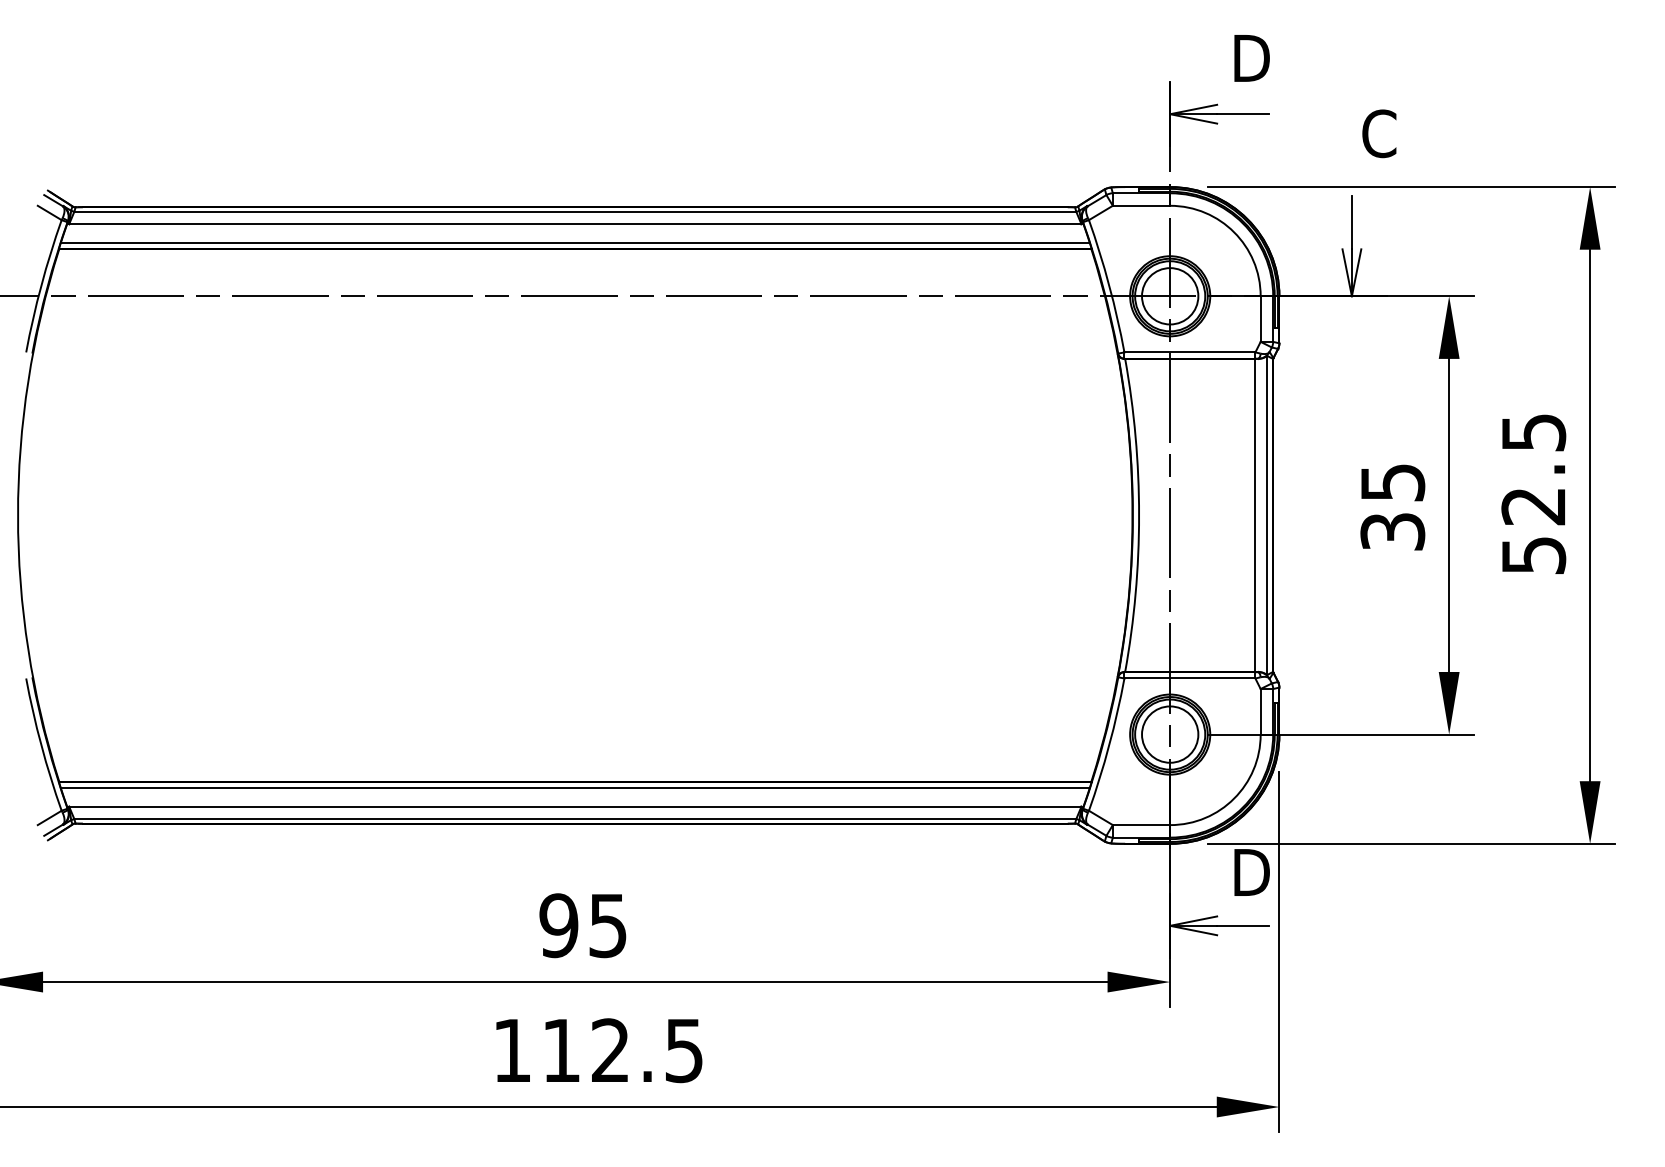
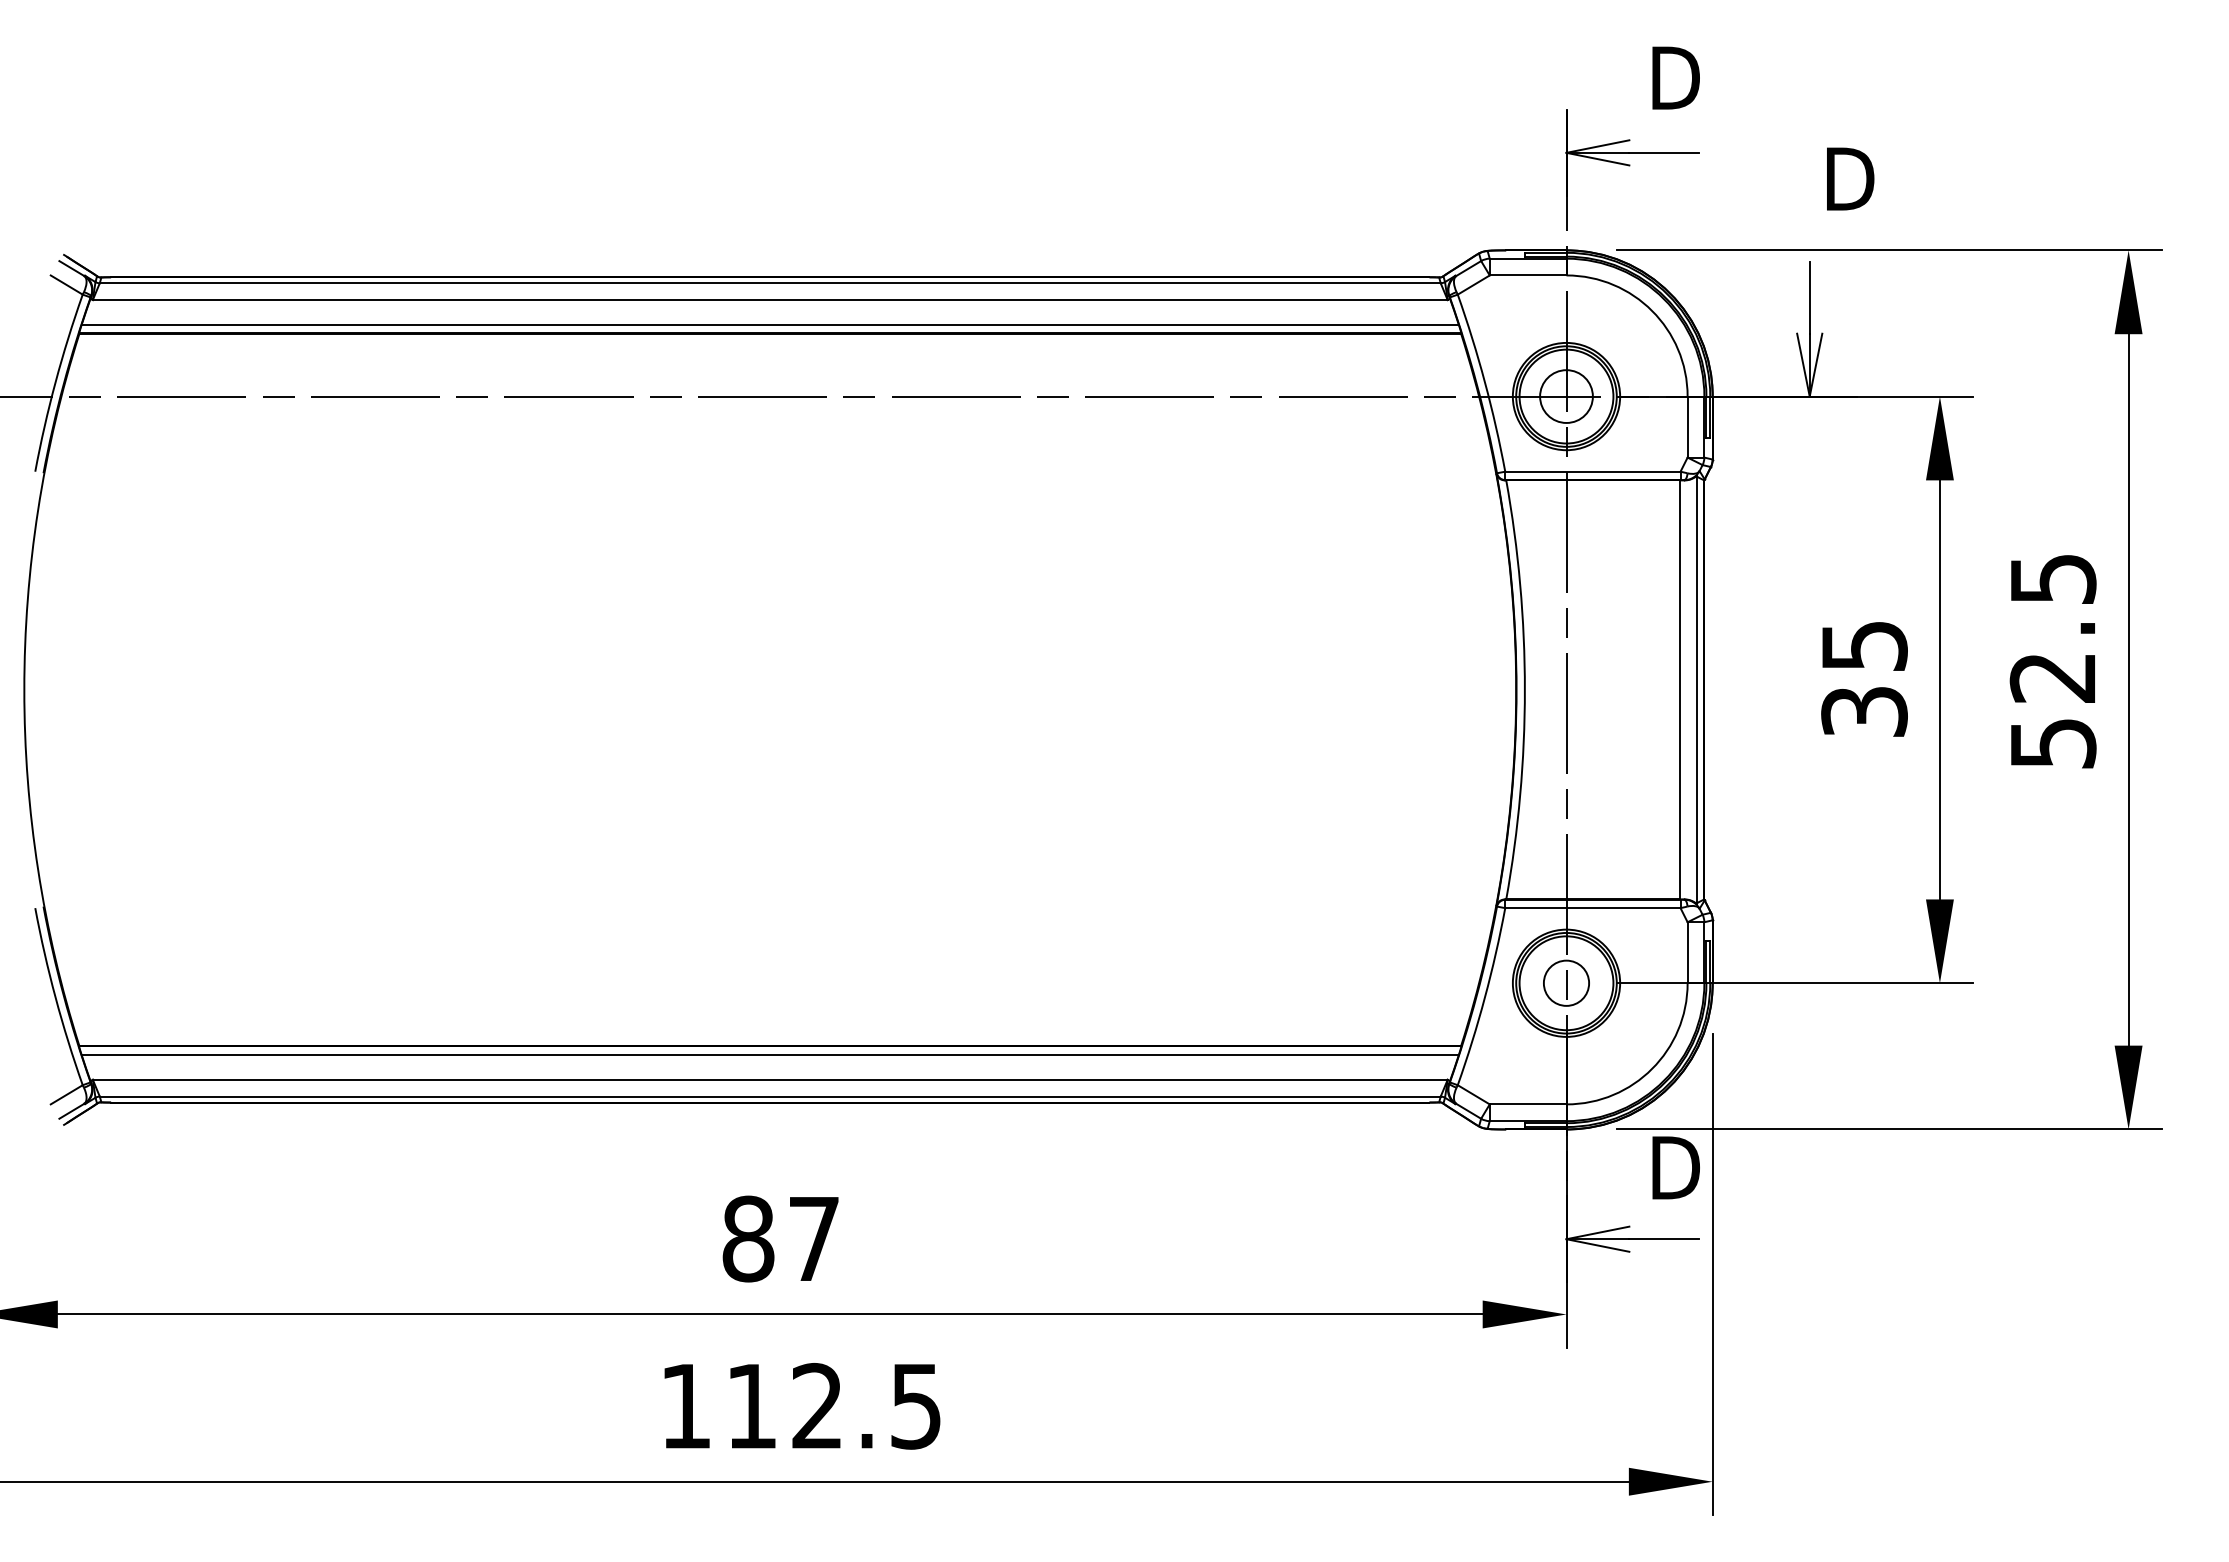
text: (1380, 133) -> (1848, 178), C -> D
circle: (1170, 296) -> (1566, 396), size x0.7
circle: (1170, 734) -> (1566, 982), size x0.6
text: (582, 925) -> (780, 1238), 95 -> 87

